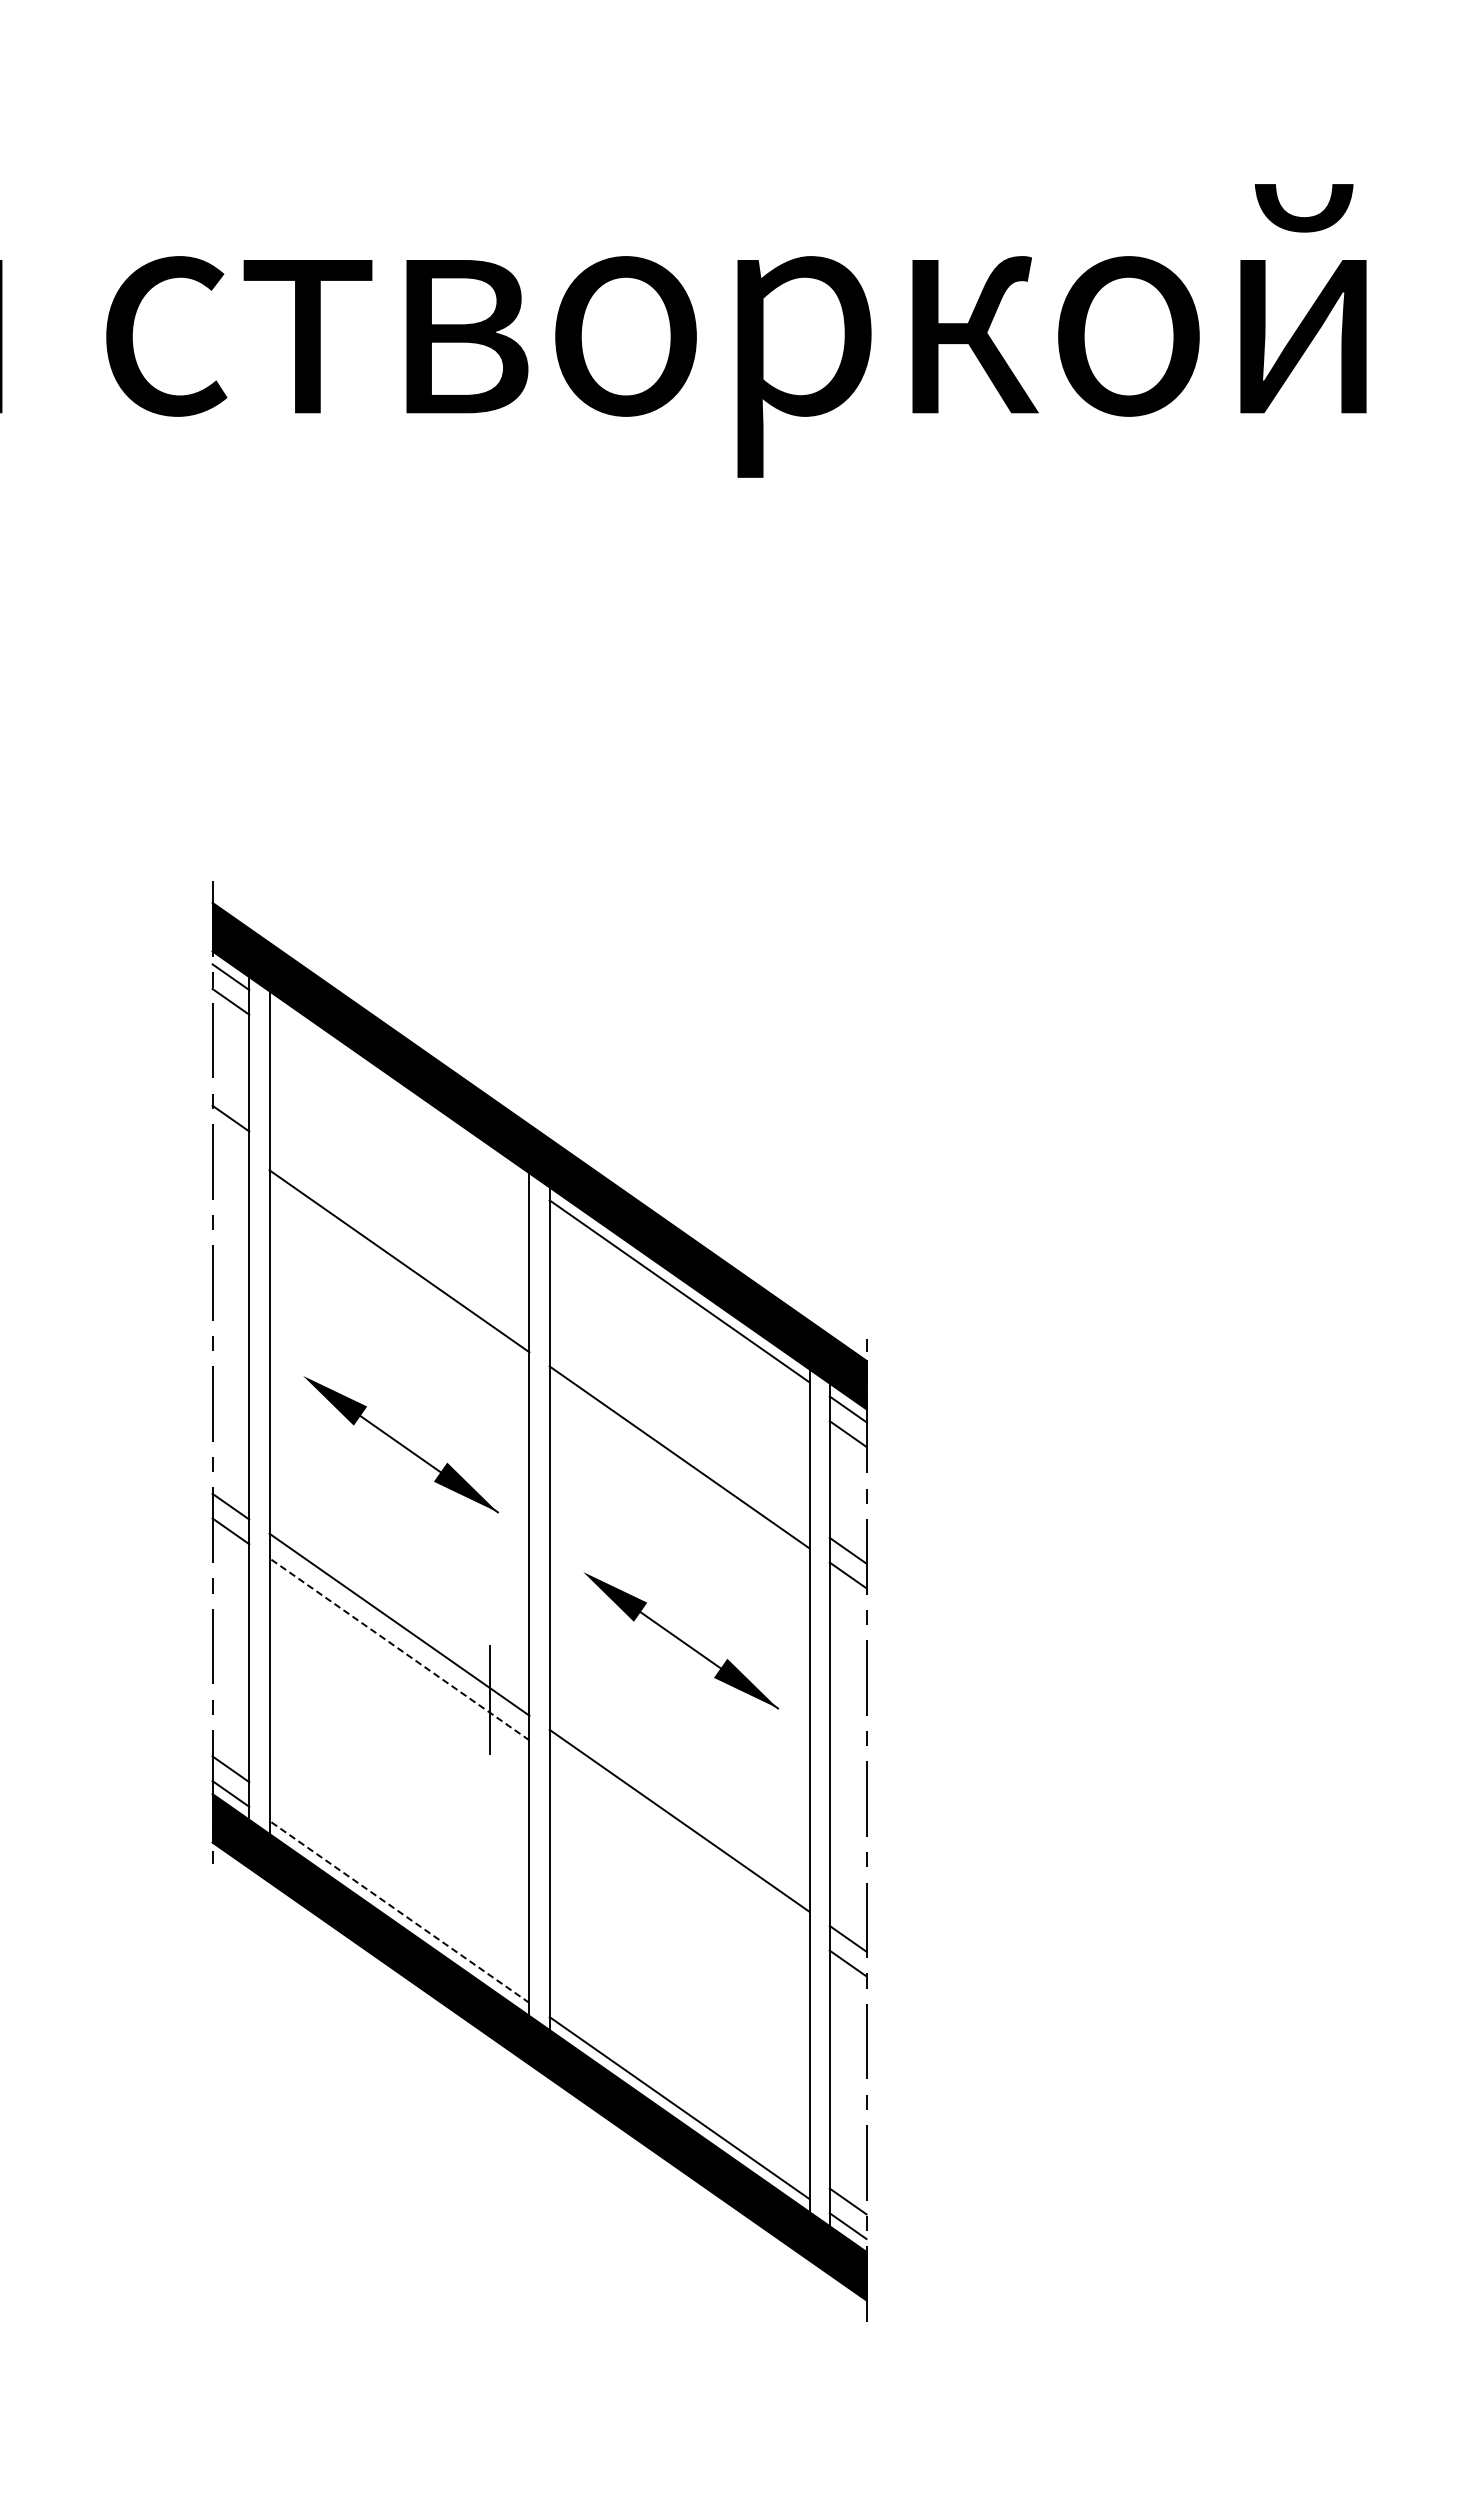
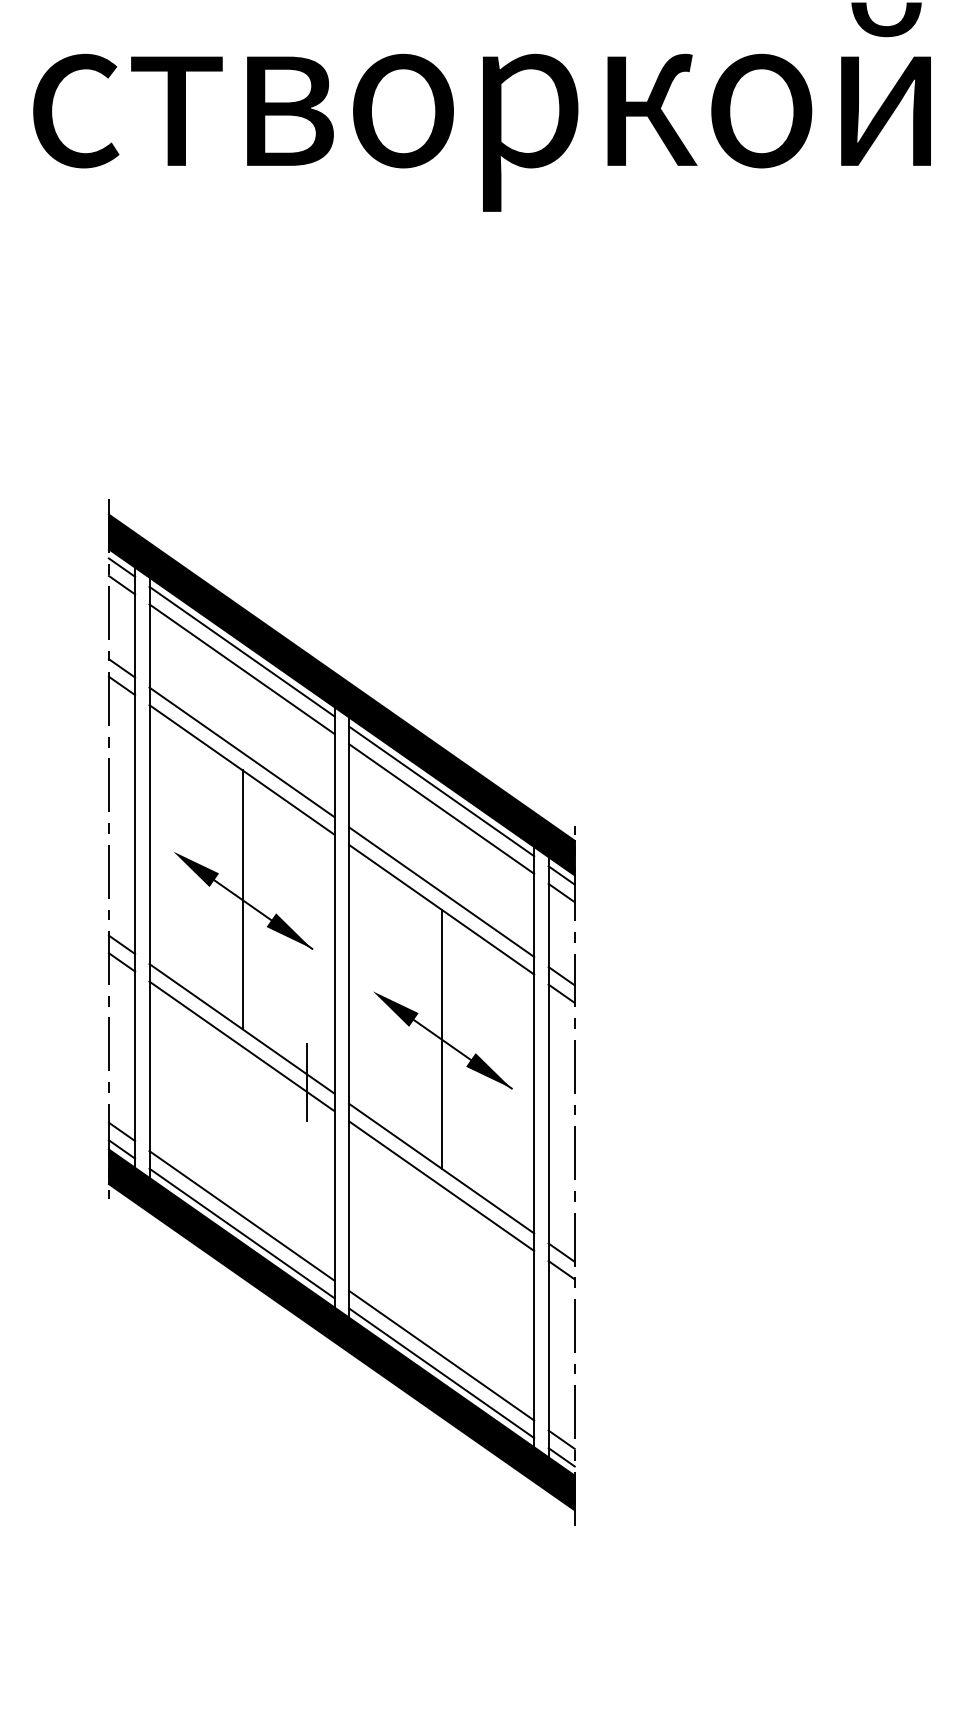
line: (399, 1095) -> (242, 651), added
line: (399, 1119) -> (242, 668), added
line: (230, 1143) -> (121, 686), added
line: (399, 1236) -> (242, 752), added
line: (679, 1316) -> (441, 809), added
line: (679, 1432) -> (441, 891), added
line: (400, 1443) -> (242, 899), added
line: (680, 1639) -> (442, 1039), added
line: (399, 1649) -> (242, 1046), dashed -> solid
line: (679, 1845) -> (441, 1186), added
line: (399, 1887) -> (242, 1216), added
line: (399, 1911) -> (242, 1233), dashed -> solid
line: (679, 2083) -> (441, 1355), added

